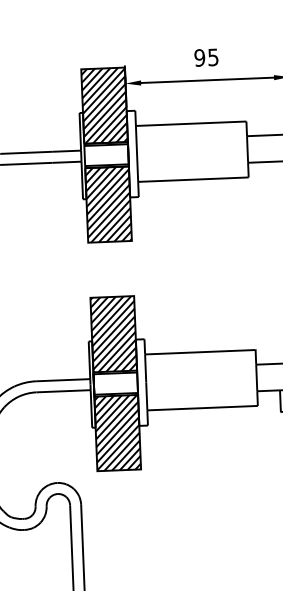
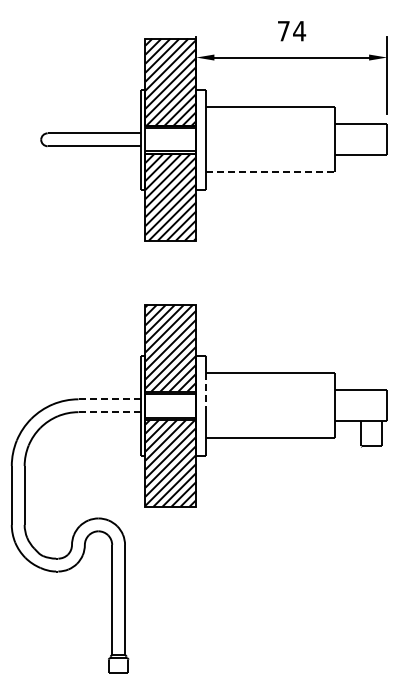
text: (206, 57) -> (291, 30), 95 -> 74
line: (194, 179) -> (271, 172), solid -> dashed
line: (145, 368) -> (206, 389), solid -> dashed
line: (62, 380) -> (109, 399), solid -> dashed
line: (64, 391) -> (110, 412), solid -> dashed

